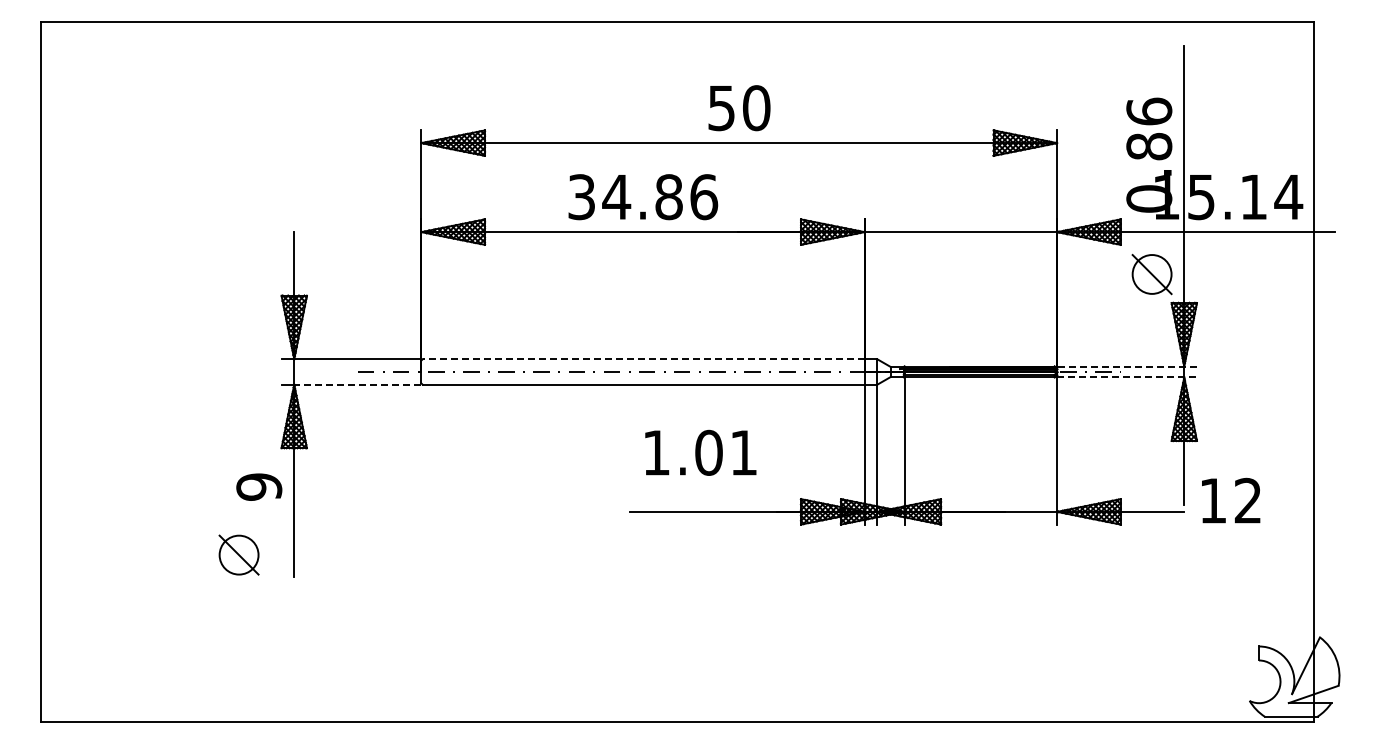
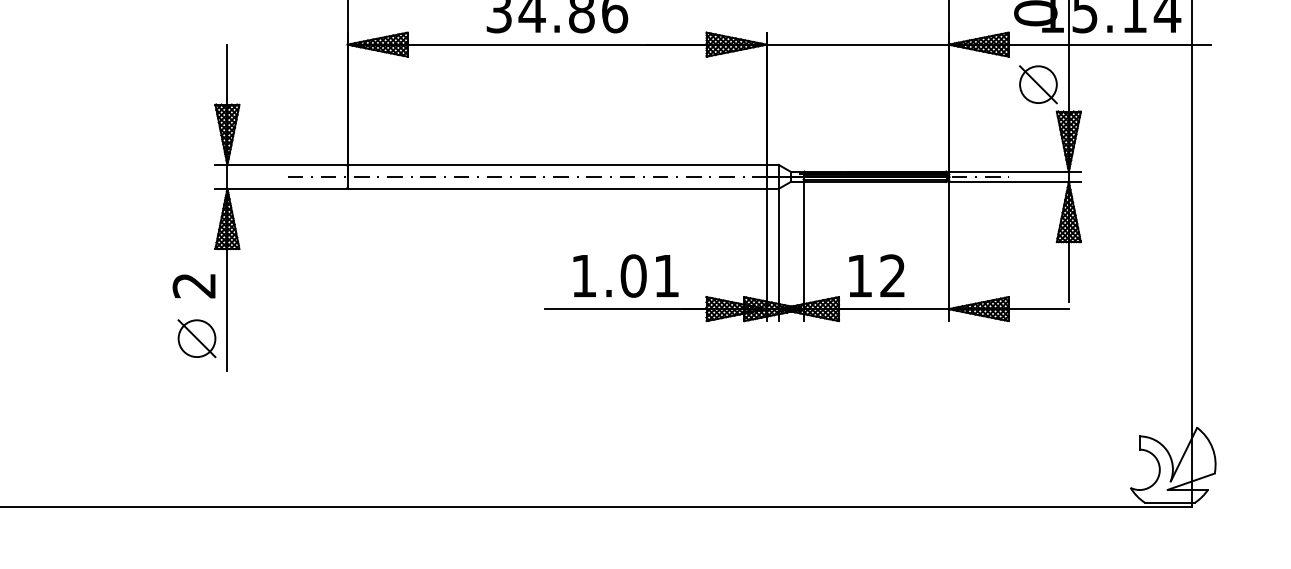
line: (643, 359) -> (557, 165), dashed -> solid
line: (1127, 366) -> (1015, 171), dashed -> solid
line: (1127, 377) -> (1015, 182), dashed -> solid
line: (357, 384) -> (287, 188), dashed -> solid
text: (700, 452) -> (625, 275), moved
text: (259, 486) -> (194, 285), 9 -> 2
text: (1231, 500) -> (877, 275), moved
part: (238, 554) -> (196, 338), moved

